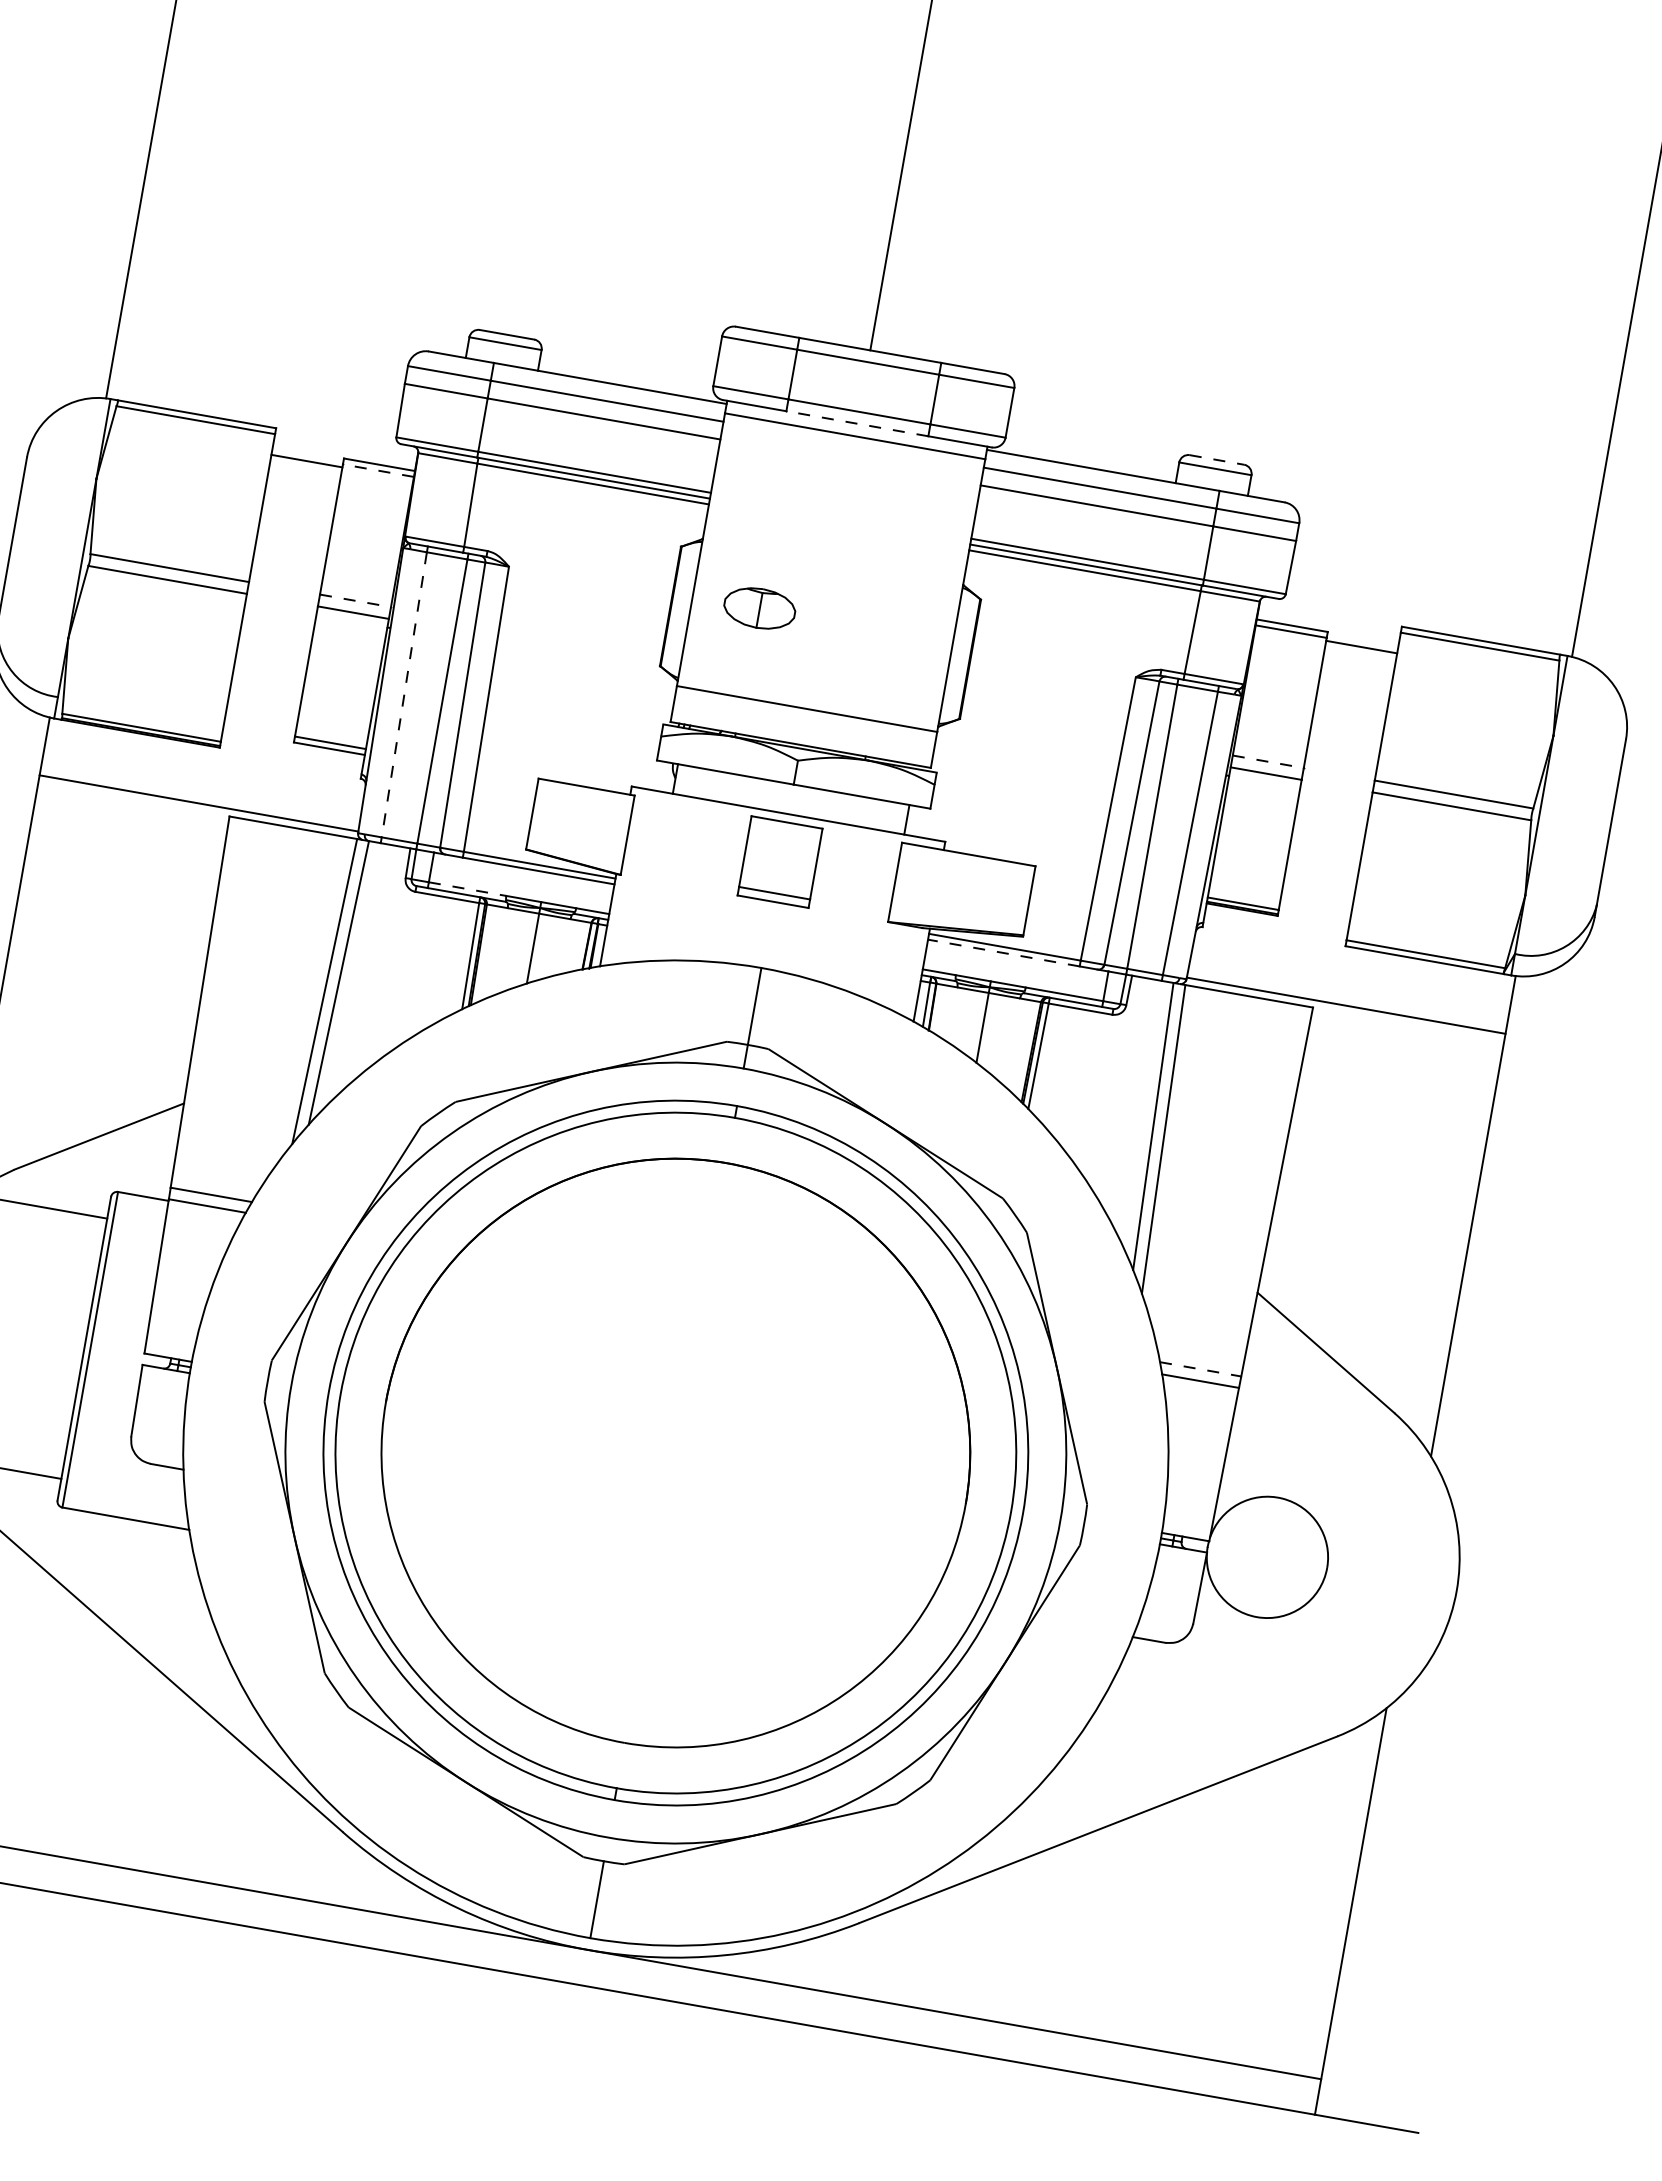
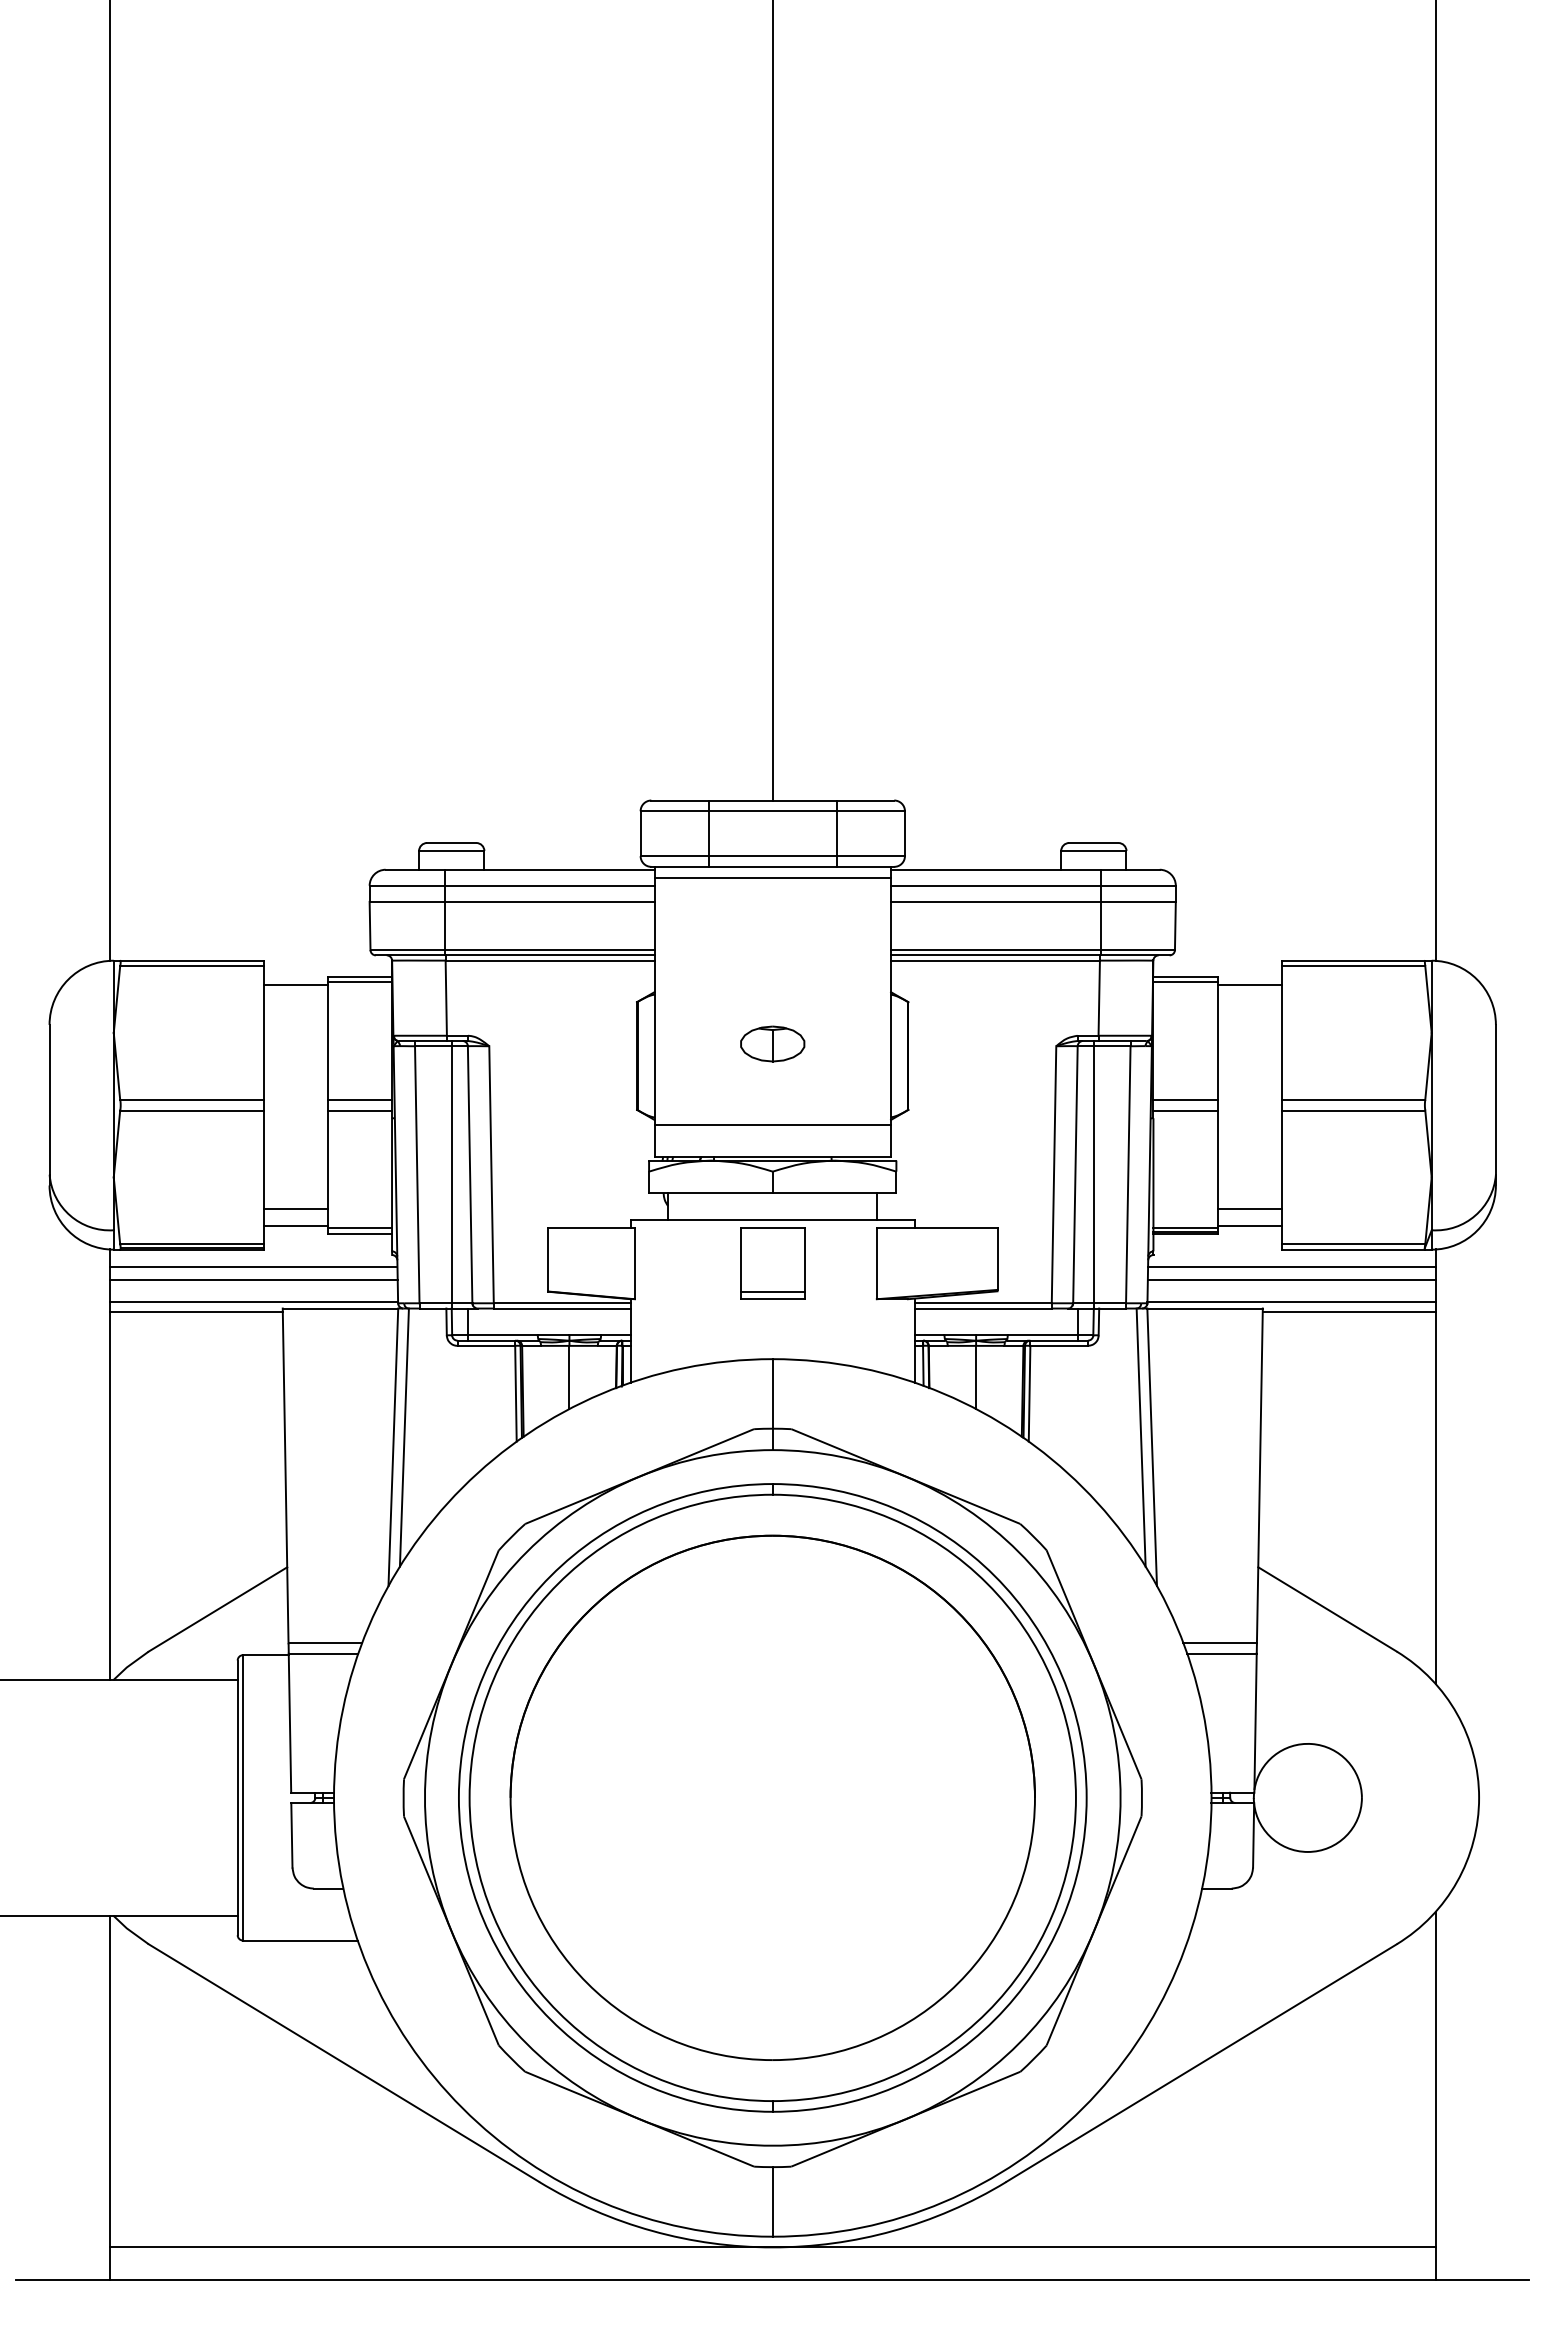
line: (857, 423) -> (772, 866), dashed -> solid
line: (1216, 460) -> (1093, 843), dashed -> solid
line: (377, 471) -> (359, 982), dashed -> solid
line: (356, 600) -> (360, 1099), dashed -> solid
part: (759, 607) -> (772, 1043), moved
line: (404, 694) -> (417, 1174), dashed -> solid
line: (262, 709) -> (295, 1209), added
line: (259, 727) -> (295, 1225), added
line: (1269, 761) -> (1186, 1099), dashed -> solid
line: (205, 765) -> (253, 1267), added
line: (202, 779) -> (253, 1280), added
line: (132, 803) -> (195, 1312), added
line: (467, 889) -> (502, 1335), dashed -> solid
line: (1317, 895) -> (1249, 1209), added
line: (1314, 913) -> (1249, 1225), added
line: (1004, 953) -> (983, 1308), dashed -> solid
line: (1352, 967) -> (1291, 1267), added
line: (1350, 982) -> (1291, 1280), added
line: (1406, 1028) -> (1348, 1312), added
line: (1200, 1369) -> (1220, 1643), dashed -> solid

